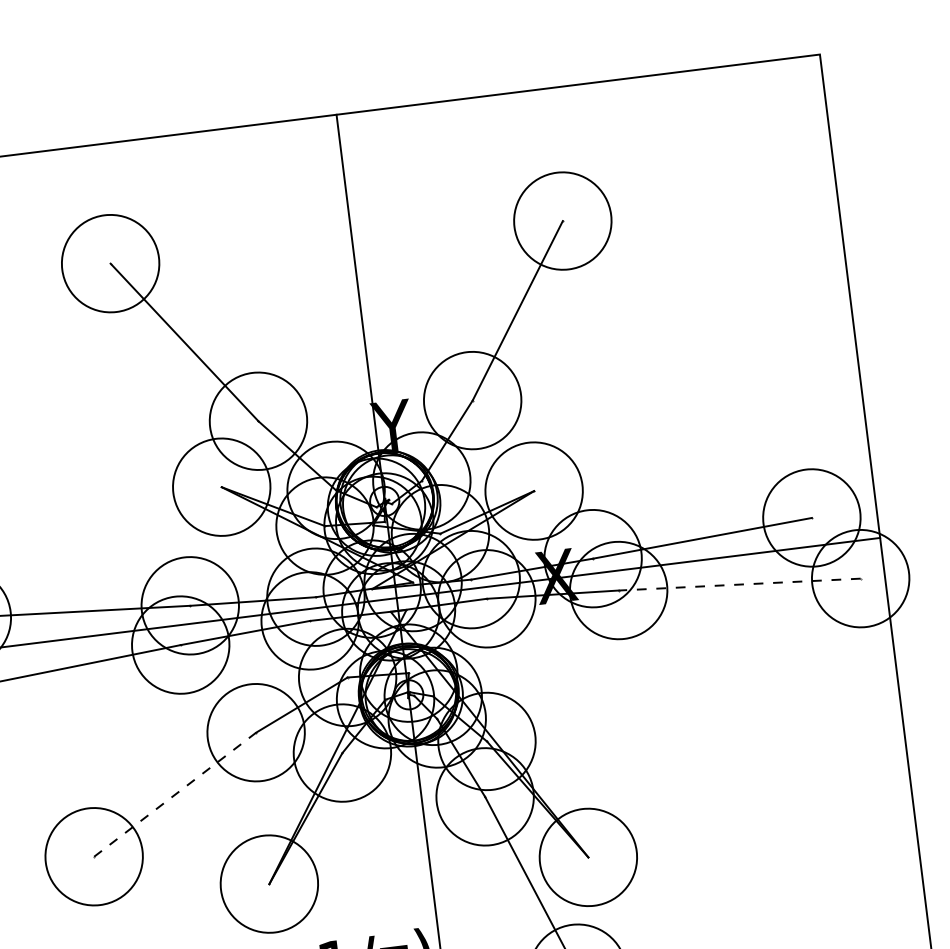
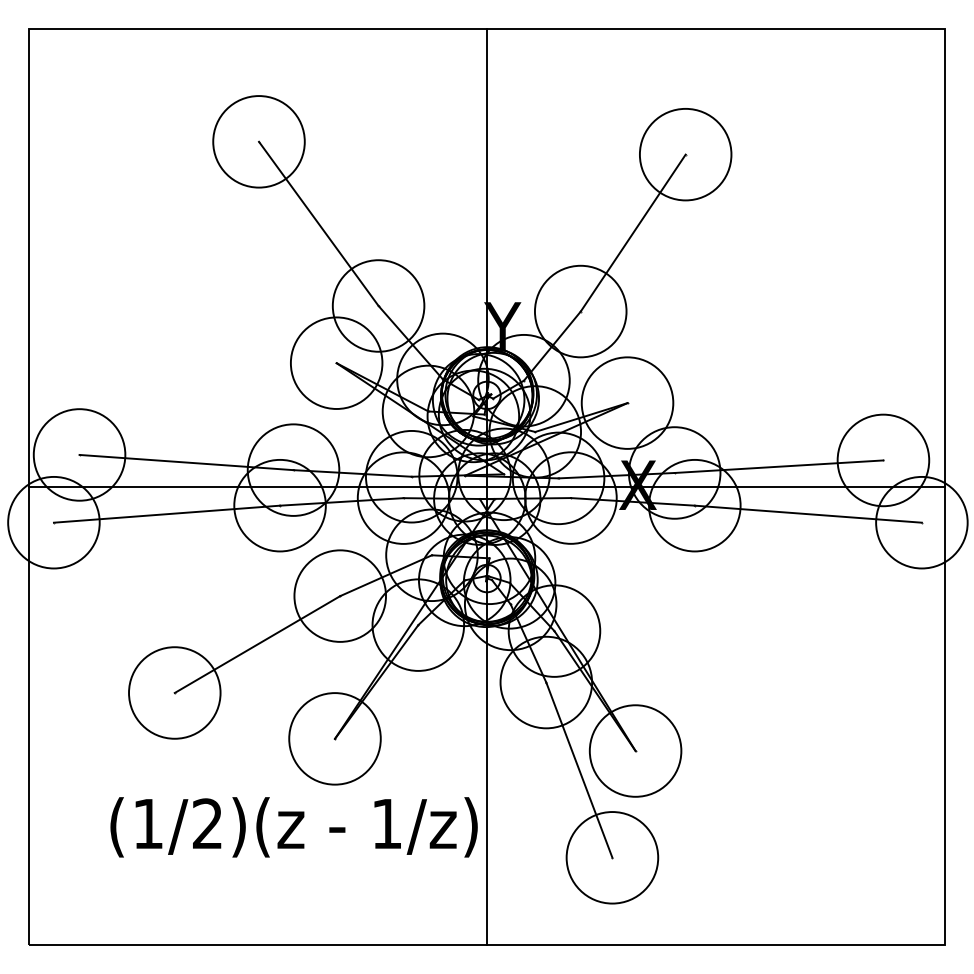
line: (739, 584) -> (808, 514), dashed -> solid
line: (175, 794) -> (257, 644), dashed -> solid

